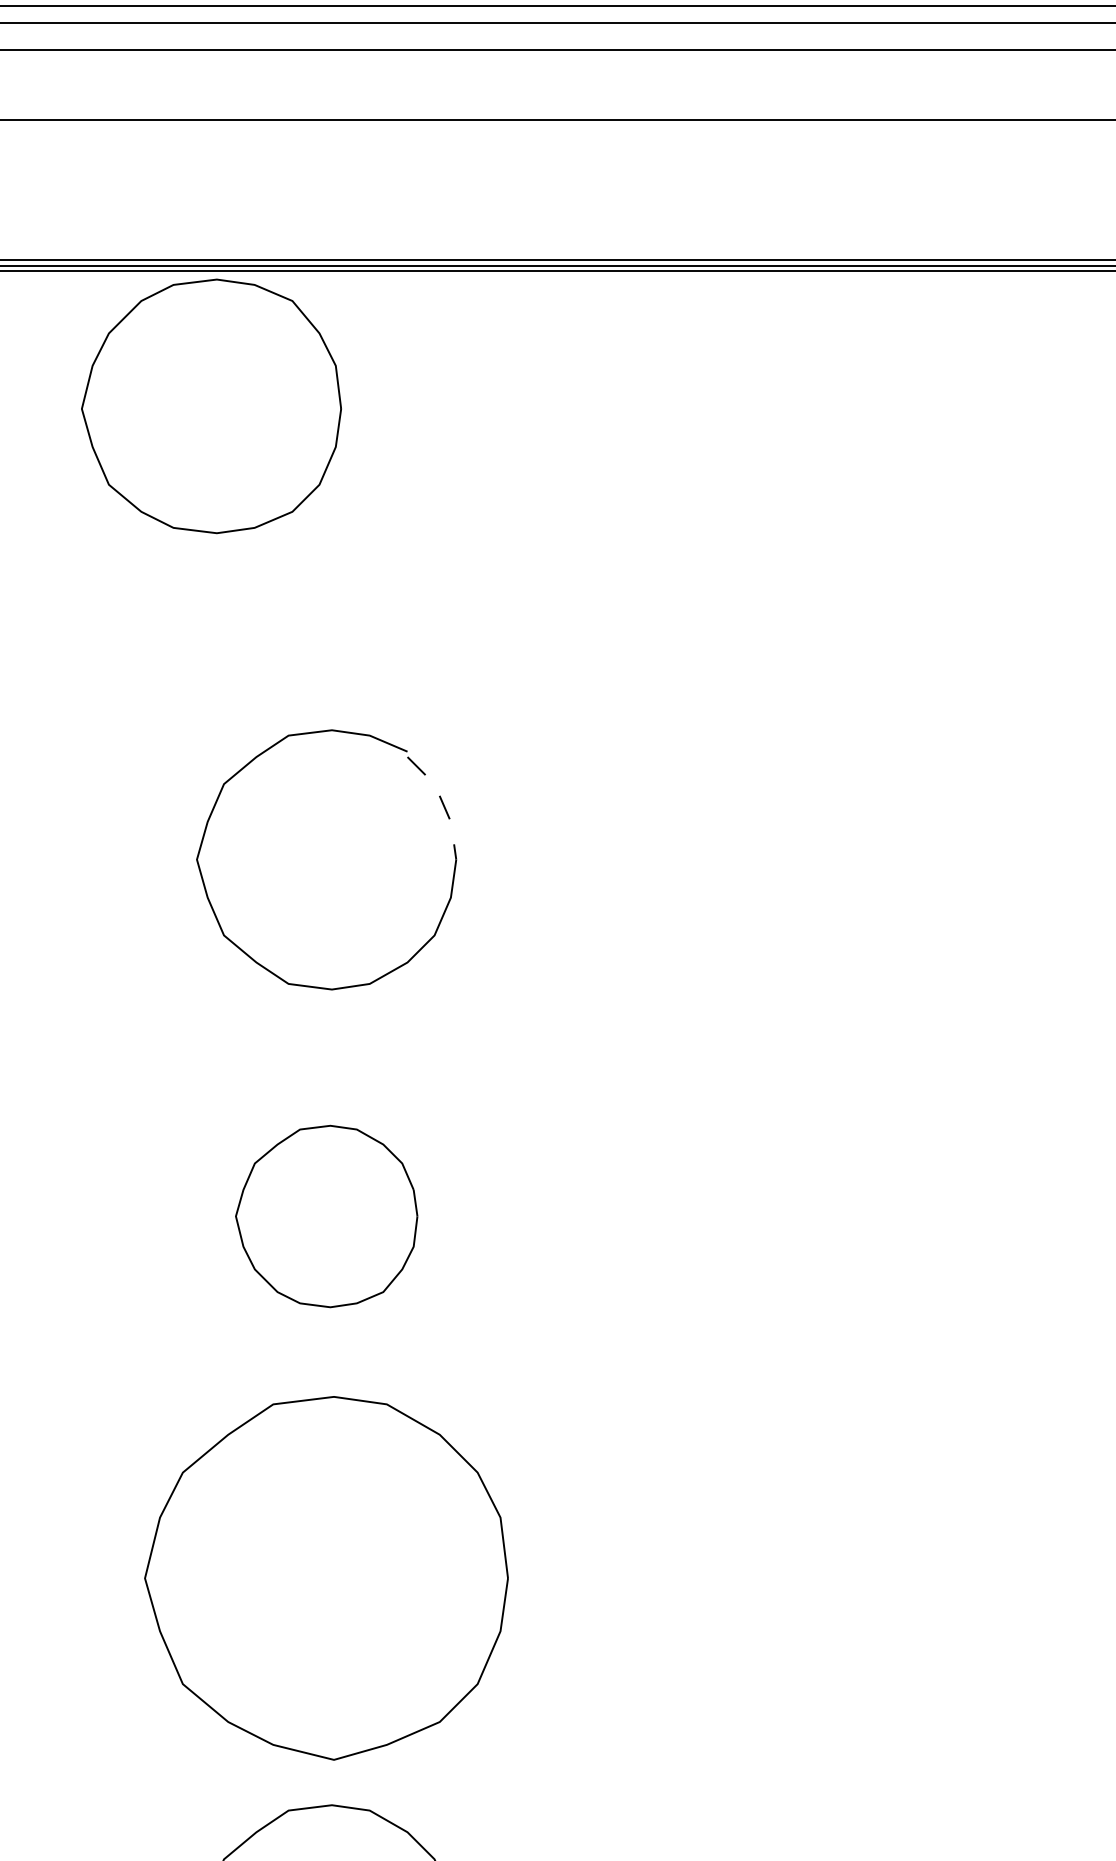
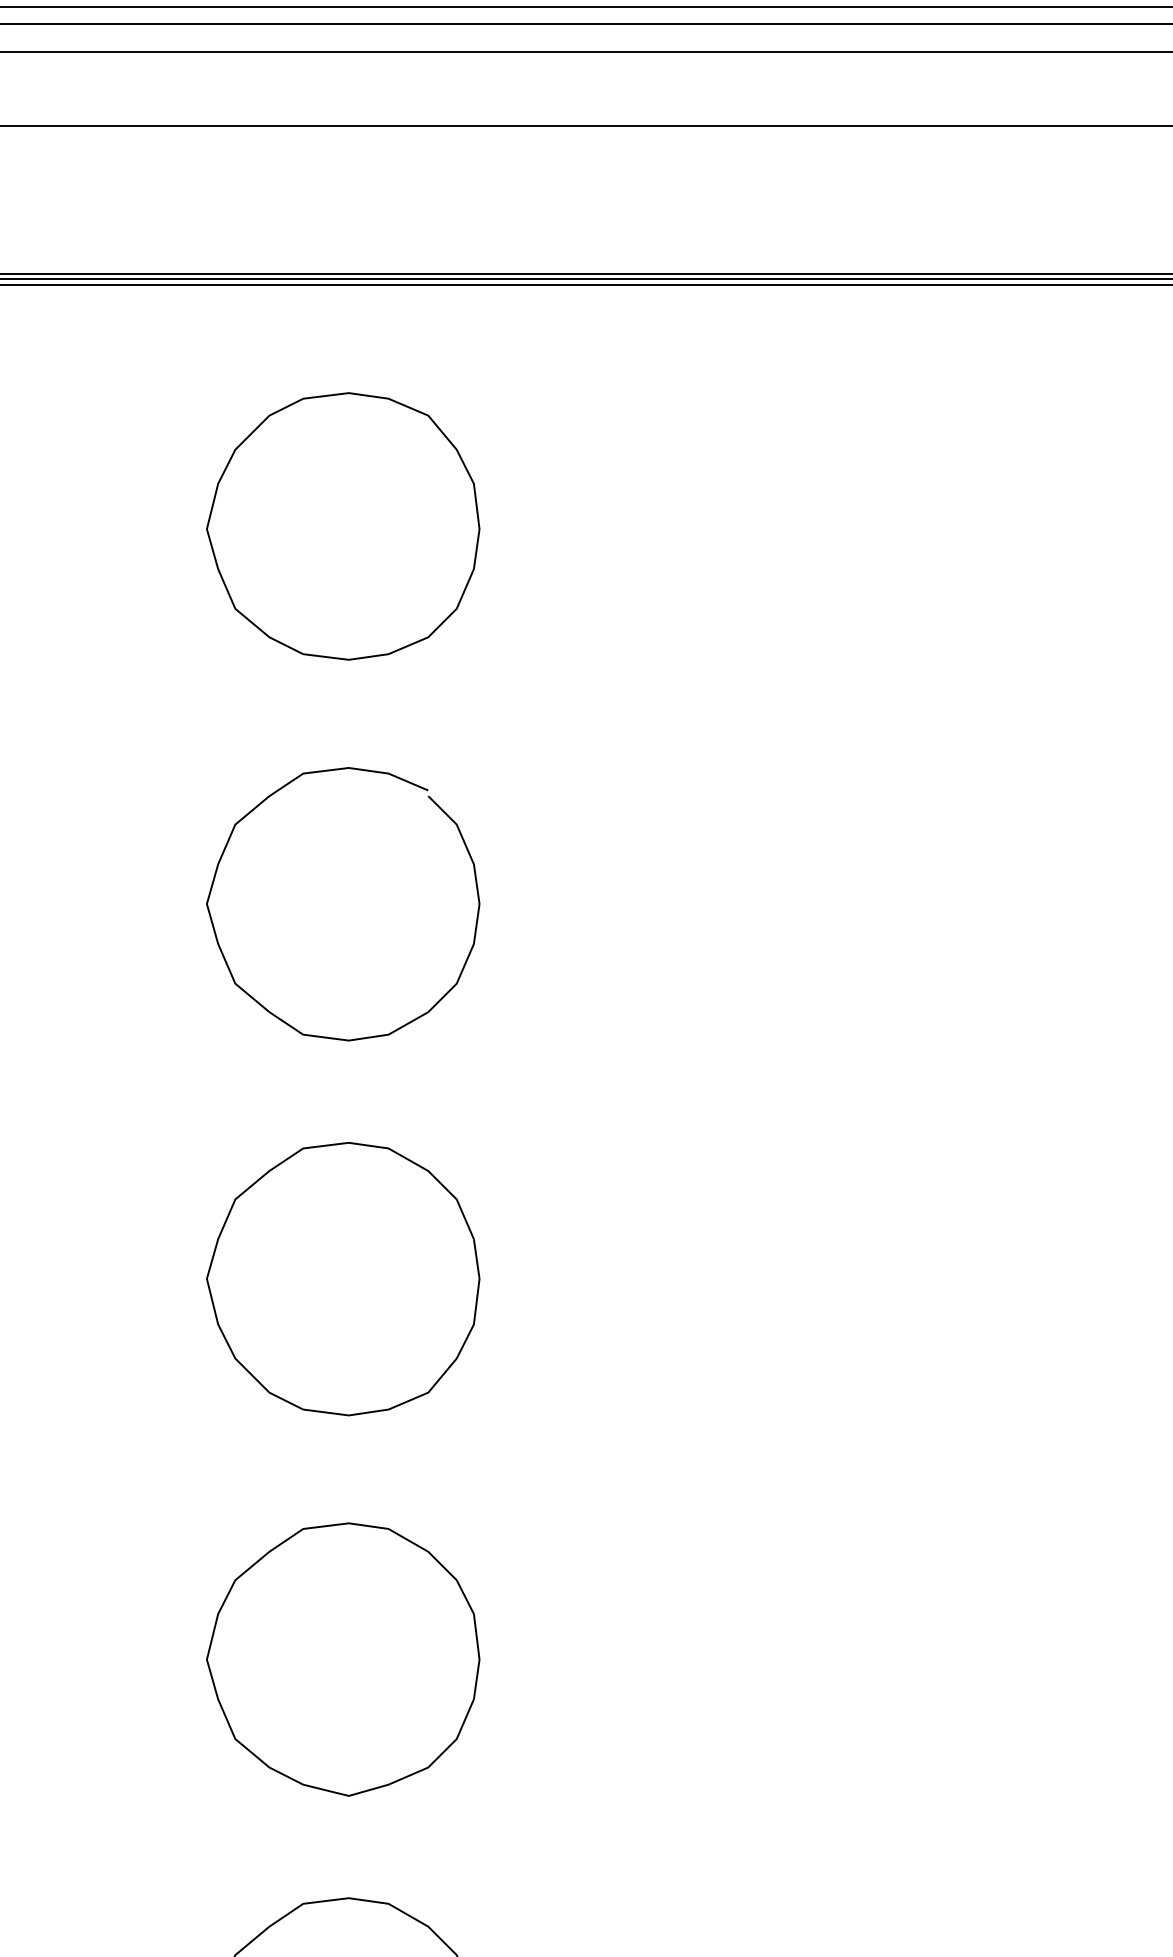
part: (211, 406) -> (343, 526), moved
line: (442, 803) -> (465, 844), dashed -> solid
part: (326, 1216) -> (343, 1279), size x1.43
part: (326, 1578) -> (343, 1659), size x0.71

